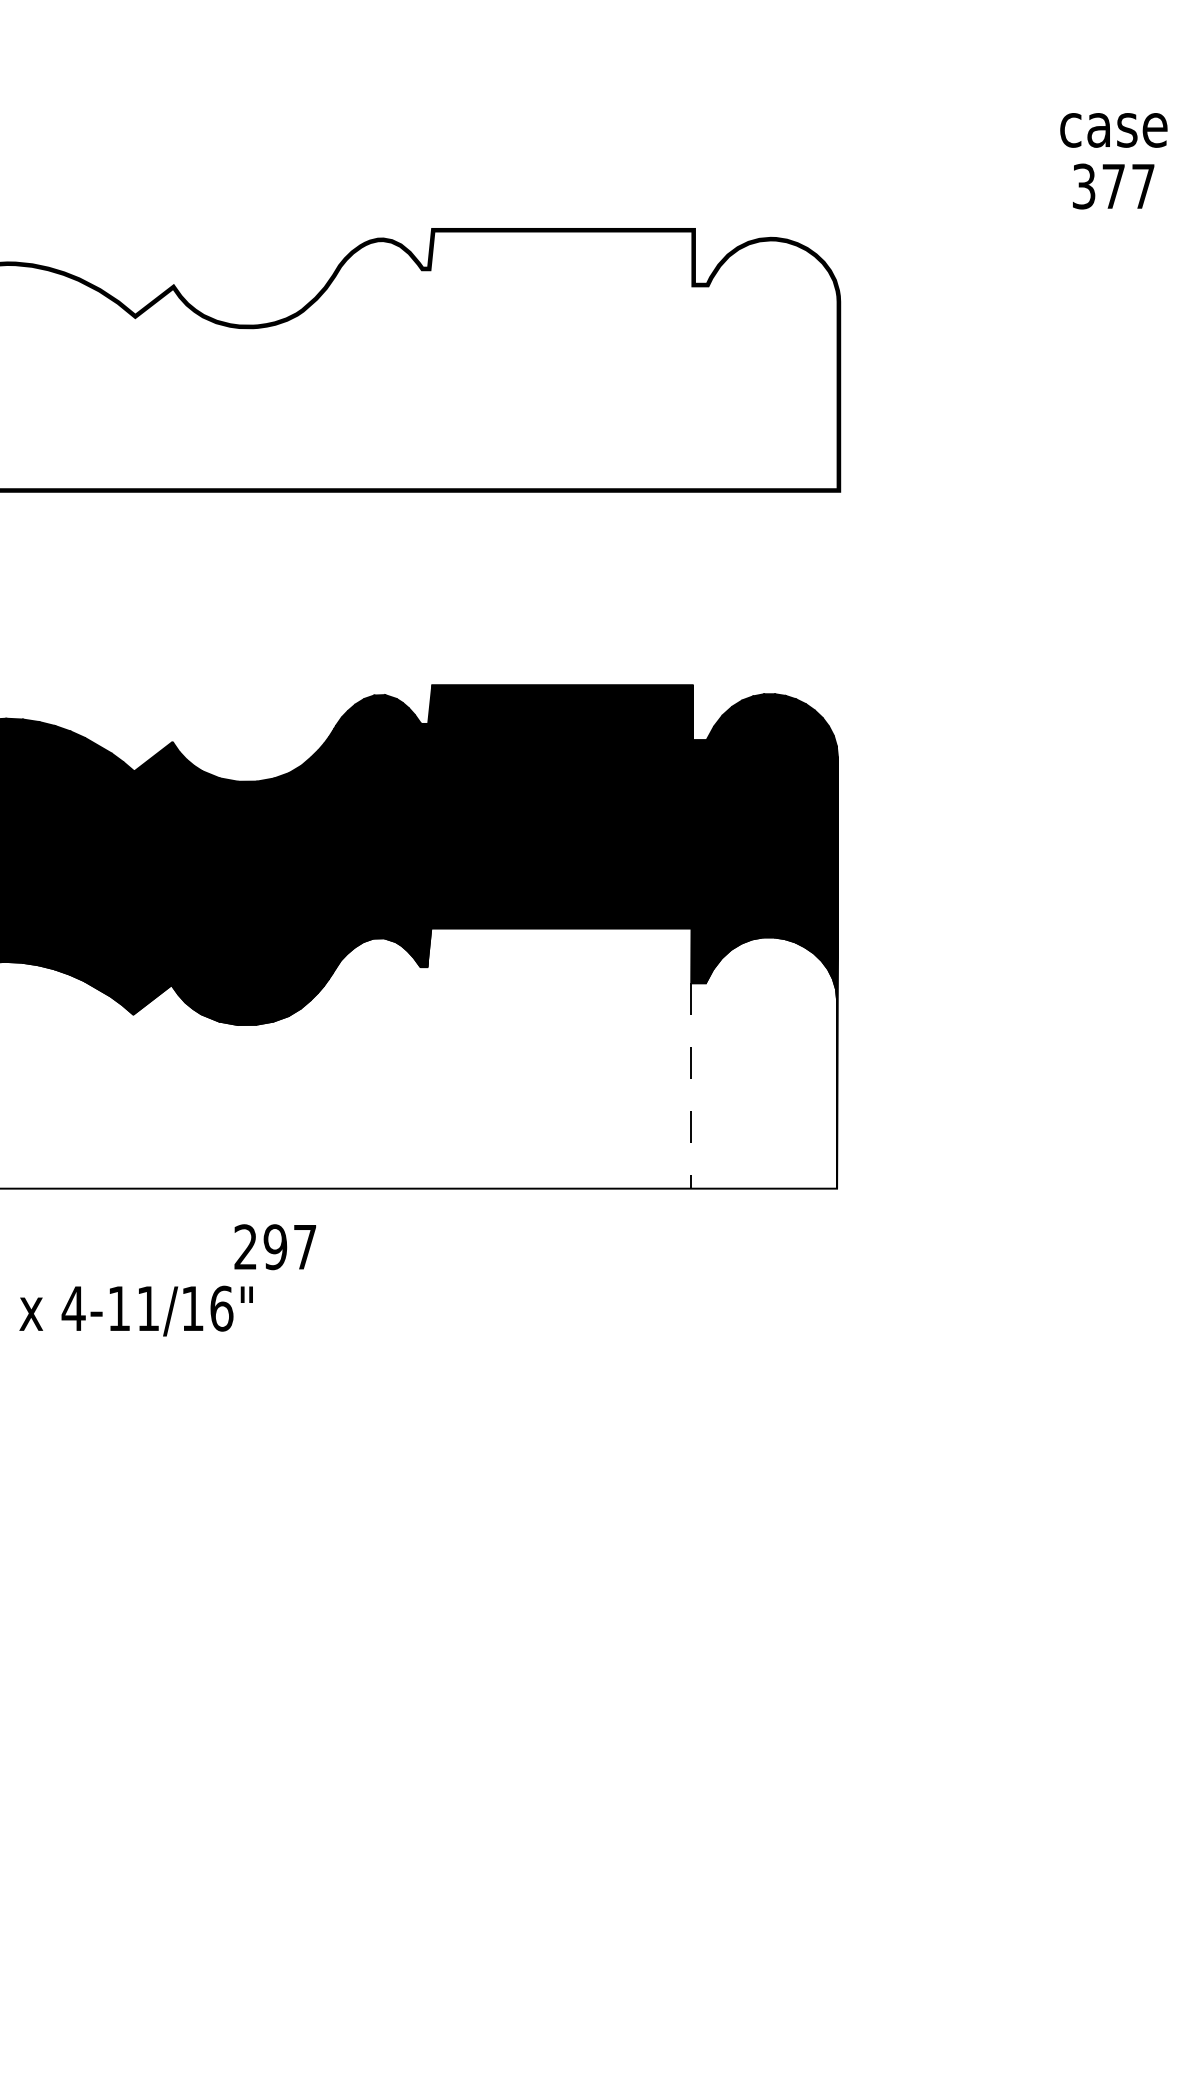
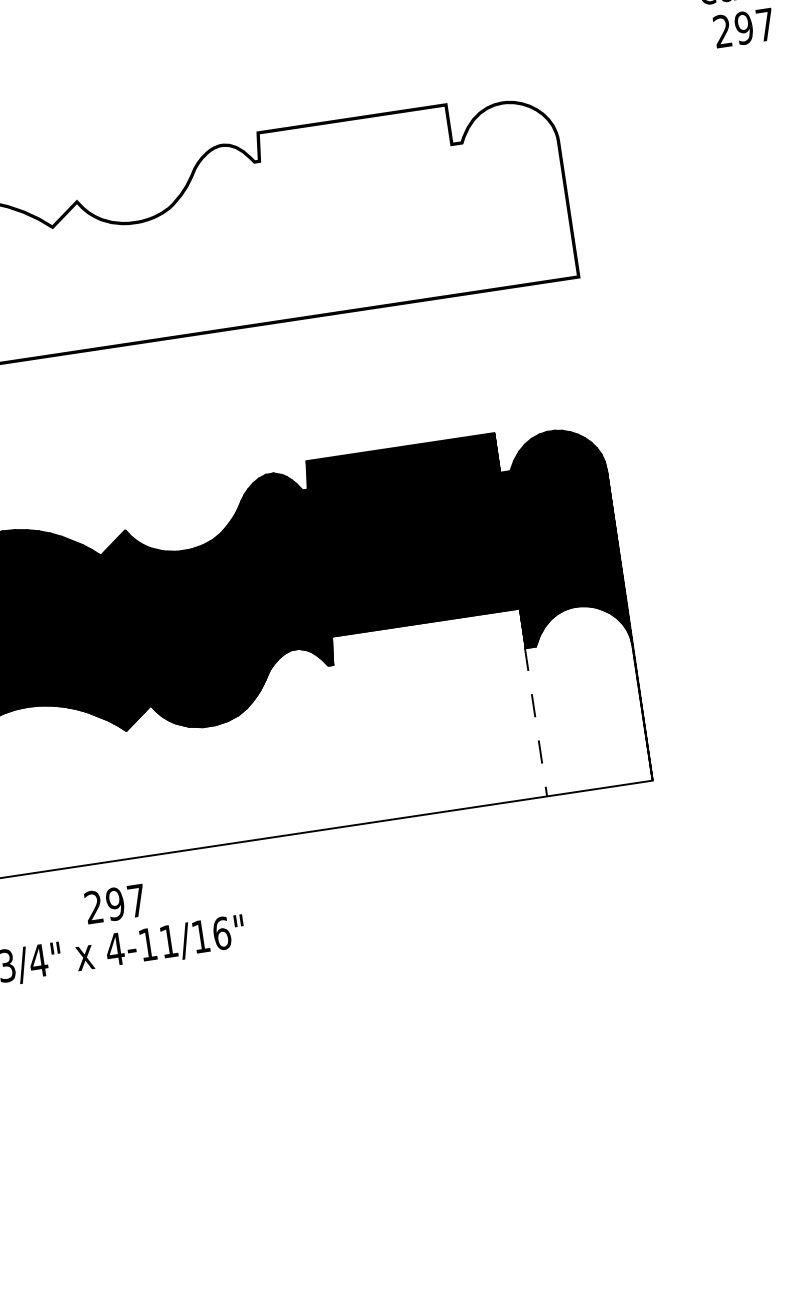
text: (1098, 186) -> (733, 29), 377 -> 297
text: (274, 1247) -> (114, 904), moved

